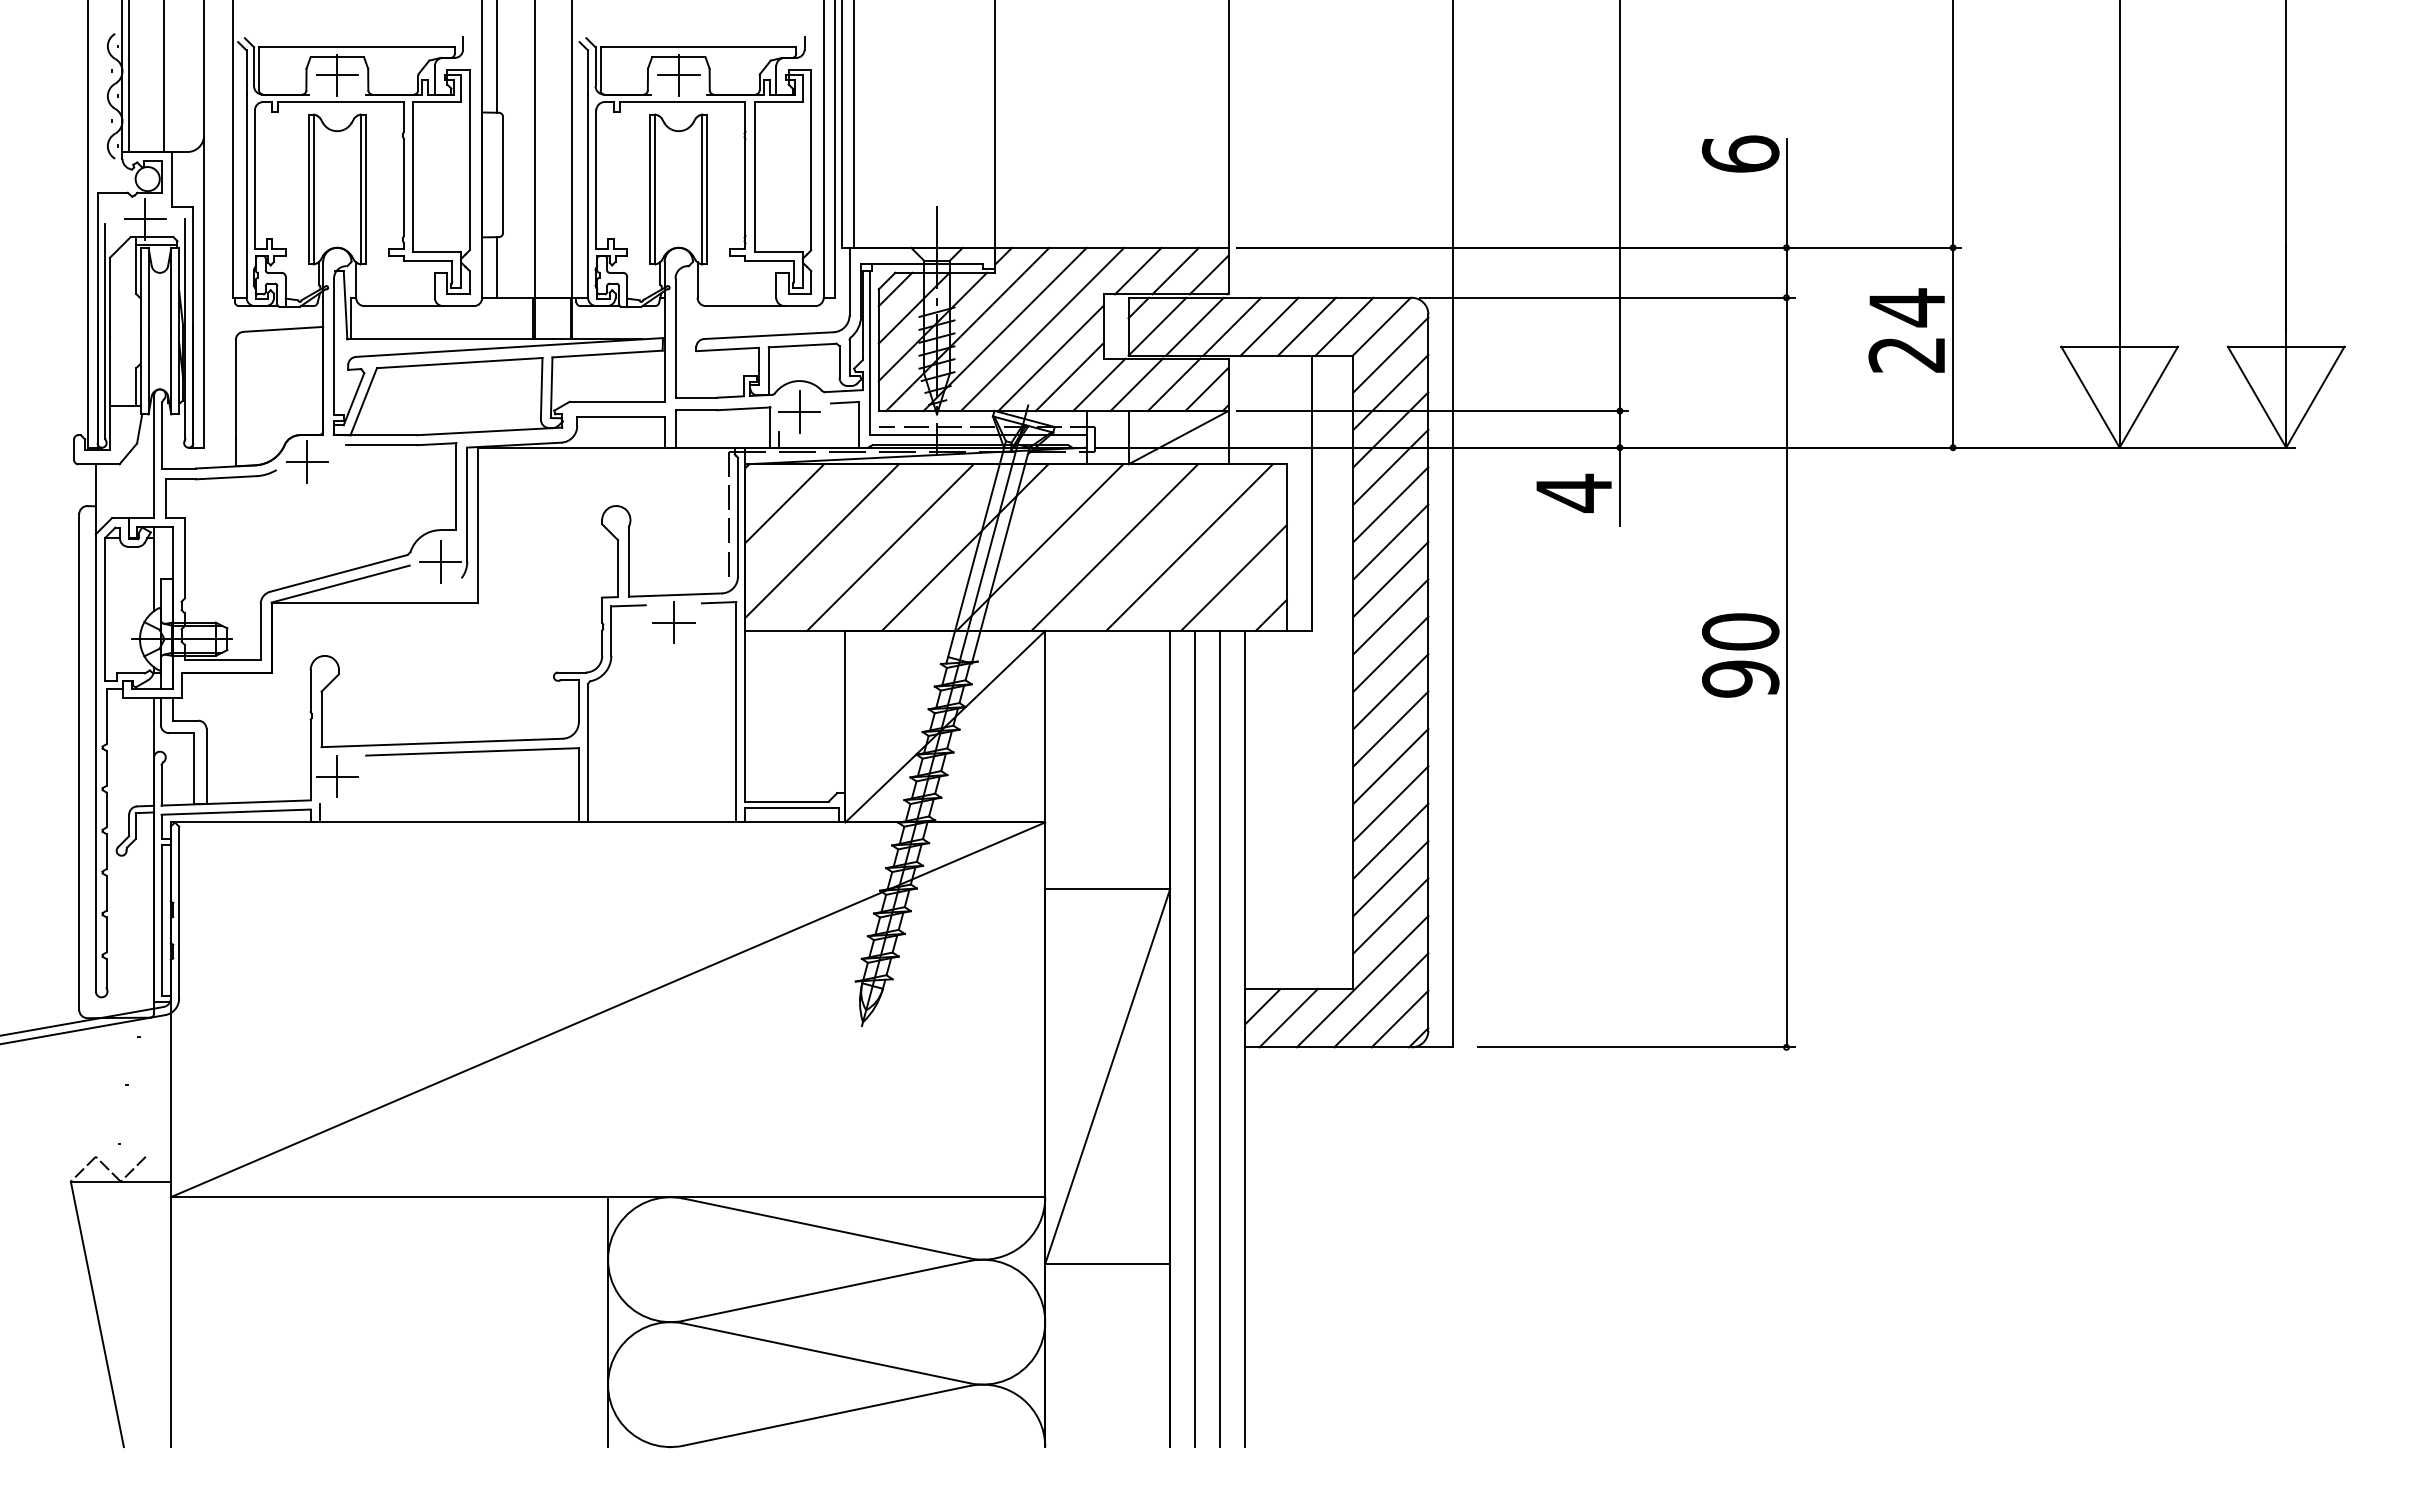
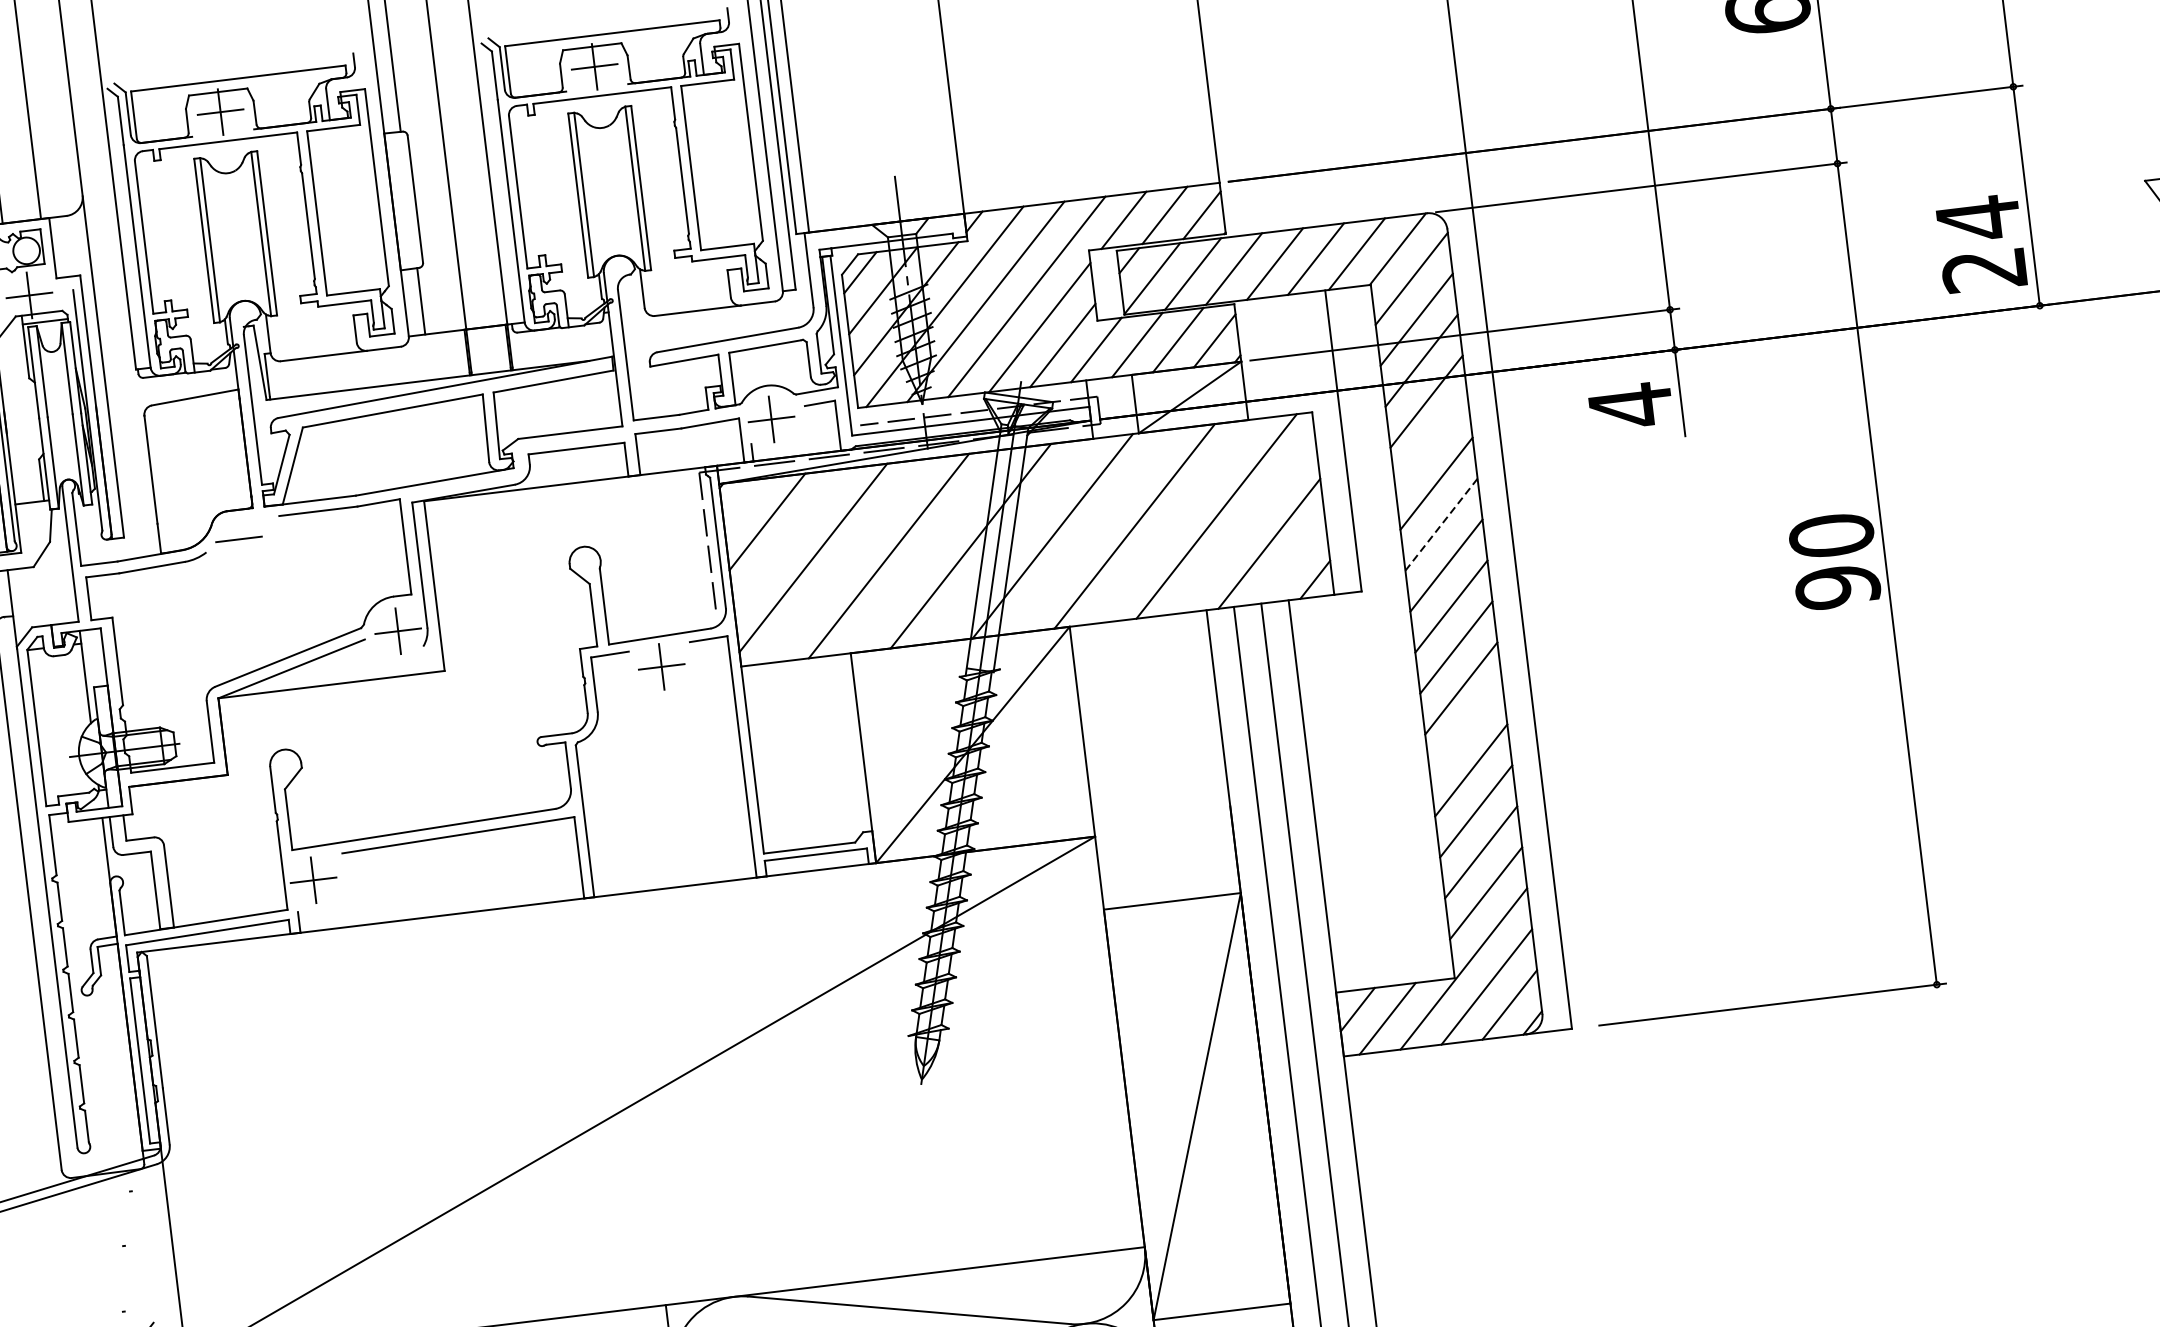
text: (1906, 330) -> (1980, 243), moved
line: (307, 461) -> (239, 539), removed
line: (1390, 504) -> (1431, 442), removed
line: (1391, 579) -> (1442, 524), solid -> dashed
line: (1390, 766) -> (1465, 729), removed

